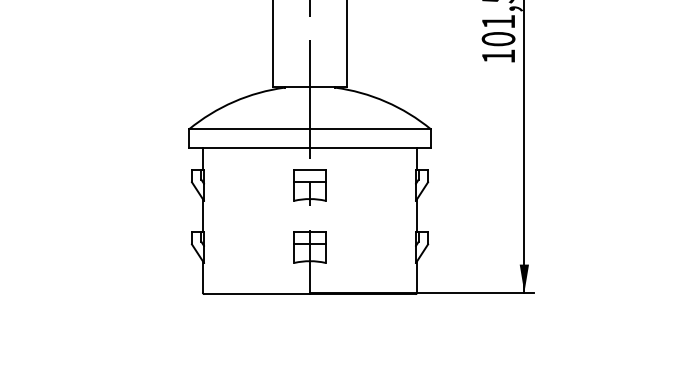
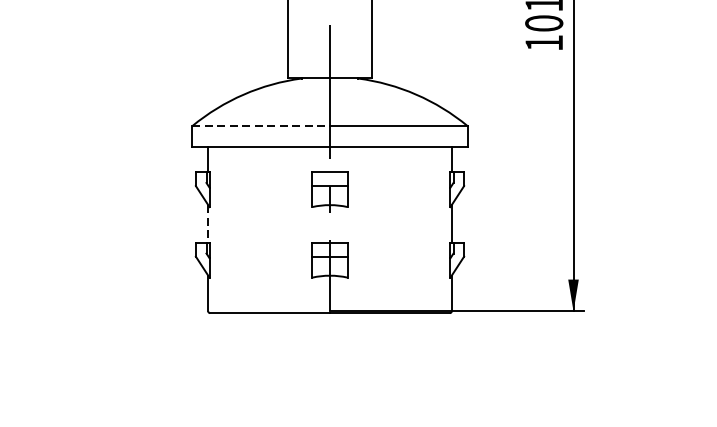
line: (249, 129) -> (261, 126), solid -> dashed
line: (202, 216) -> (207, 224), solid -> dashed

